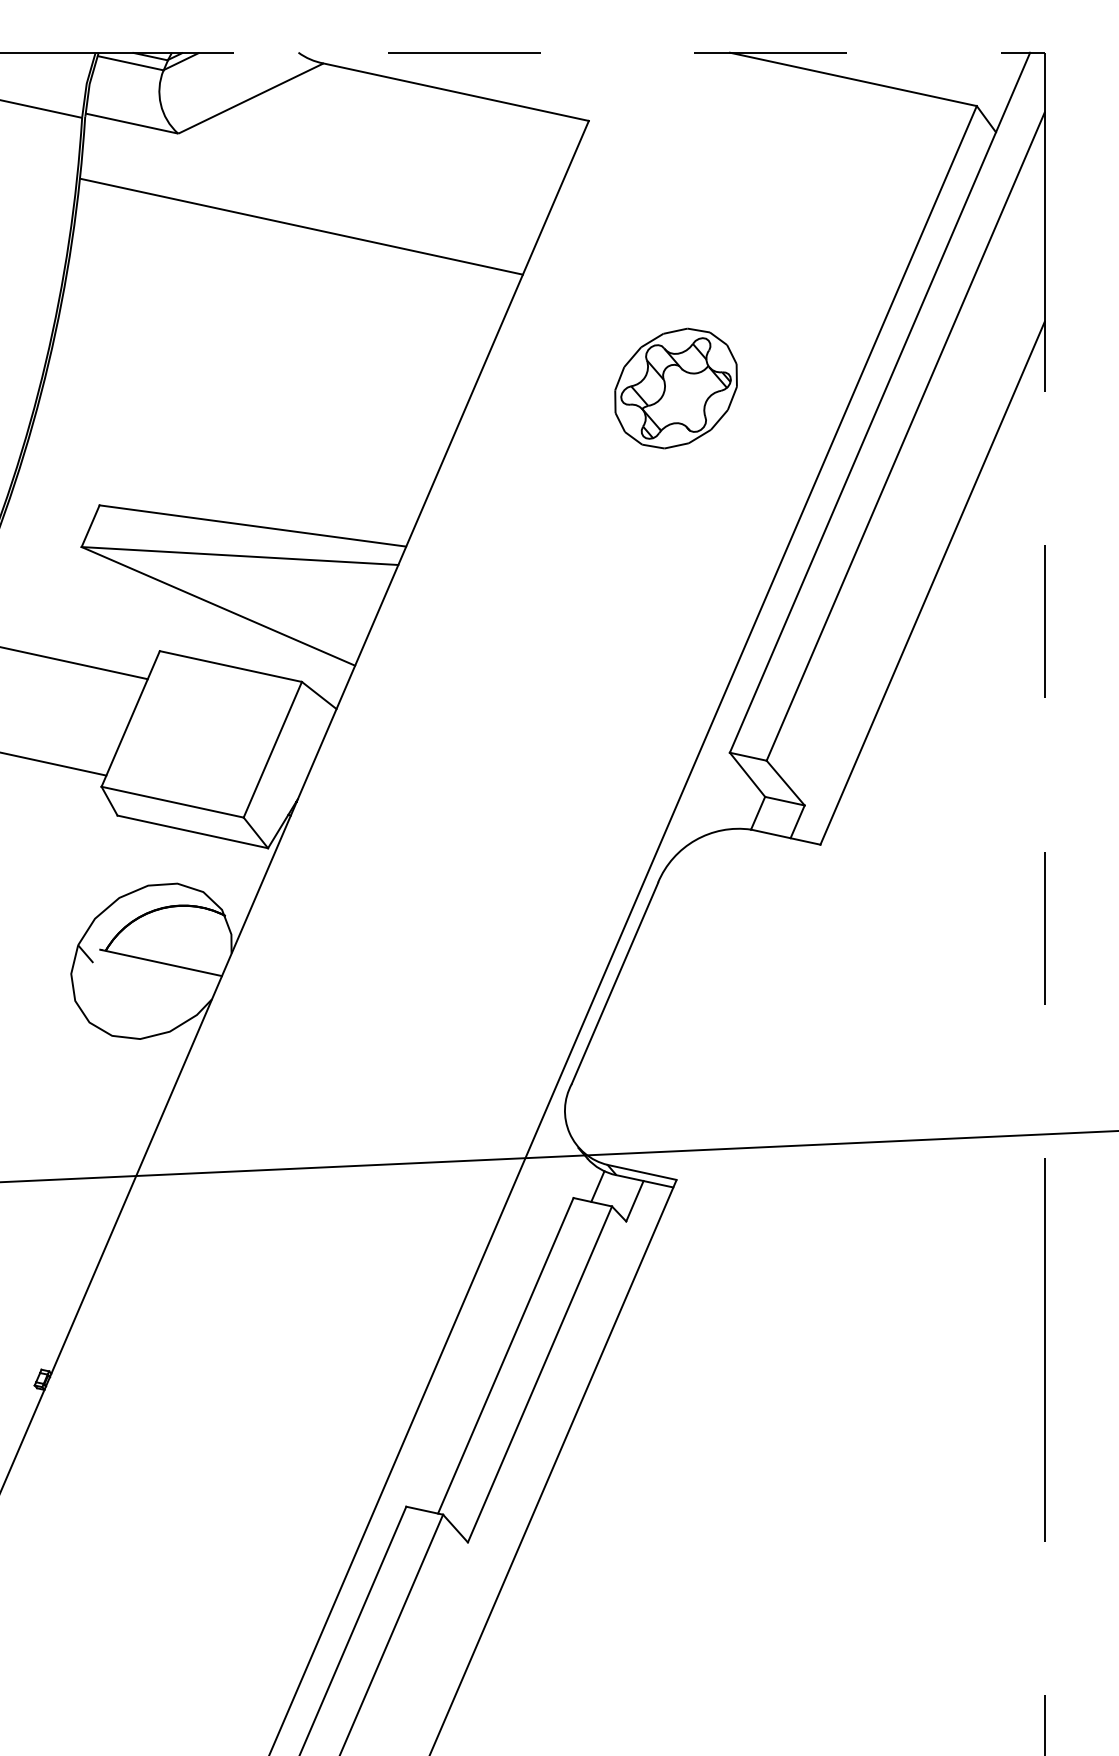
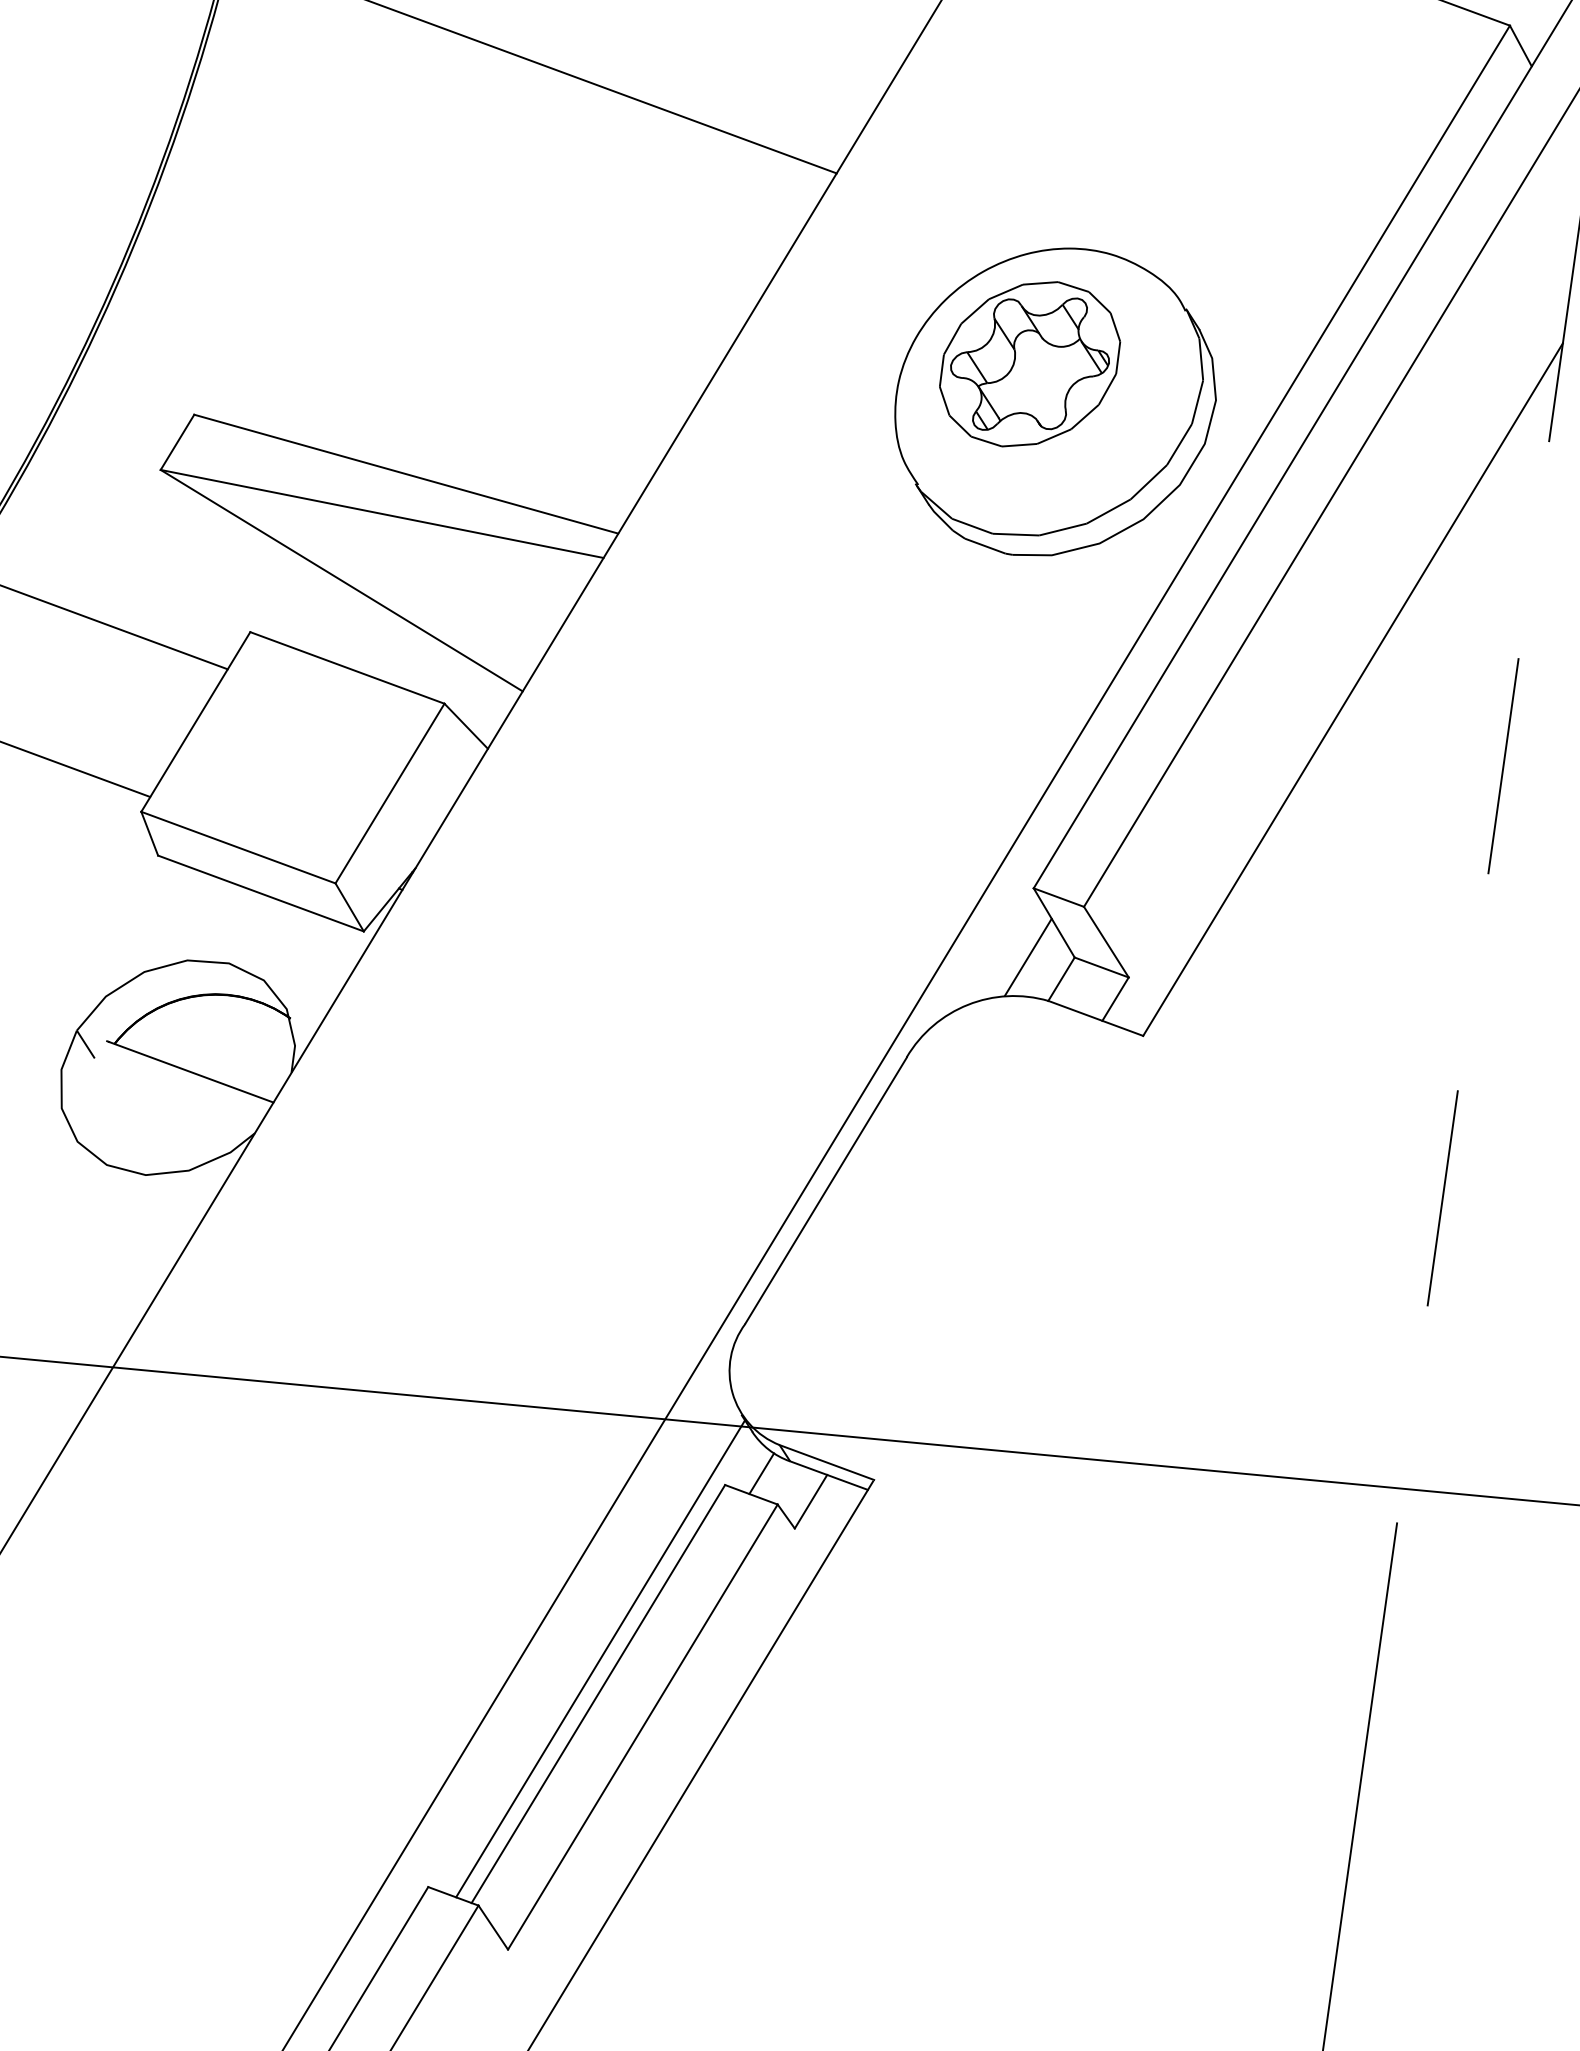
part: (697, 412) -> (1055, 402), added
line: (732, 801) -> (1027, 957), added
line: (503, 1331) -> (599, 1659), added

